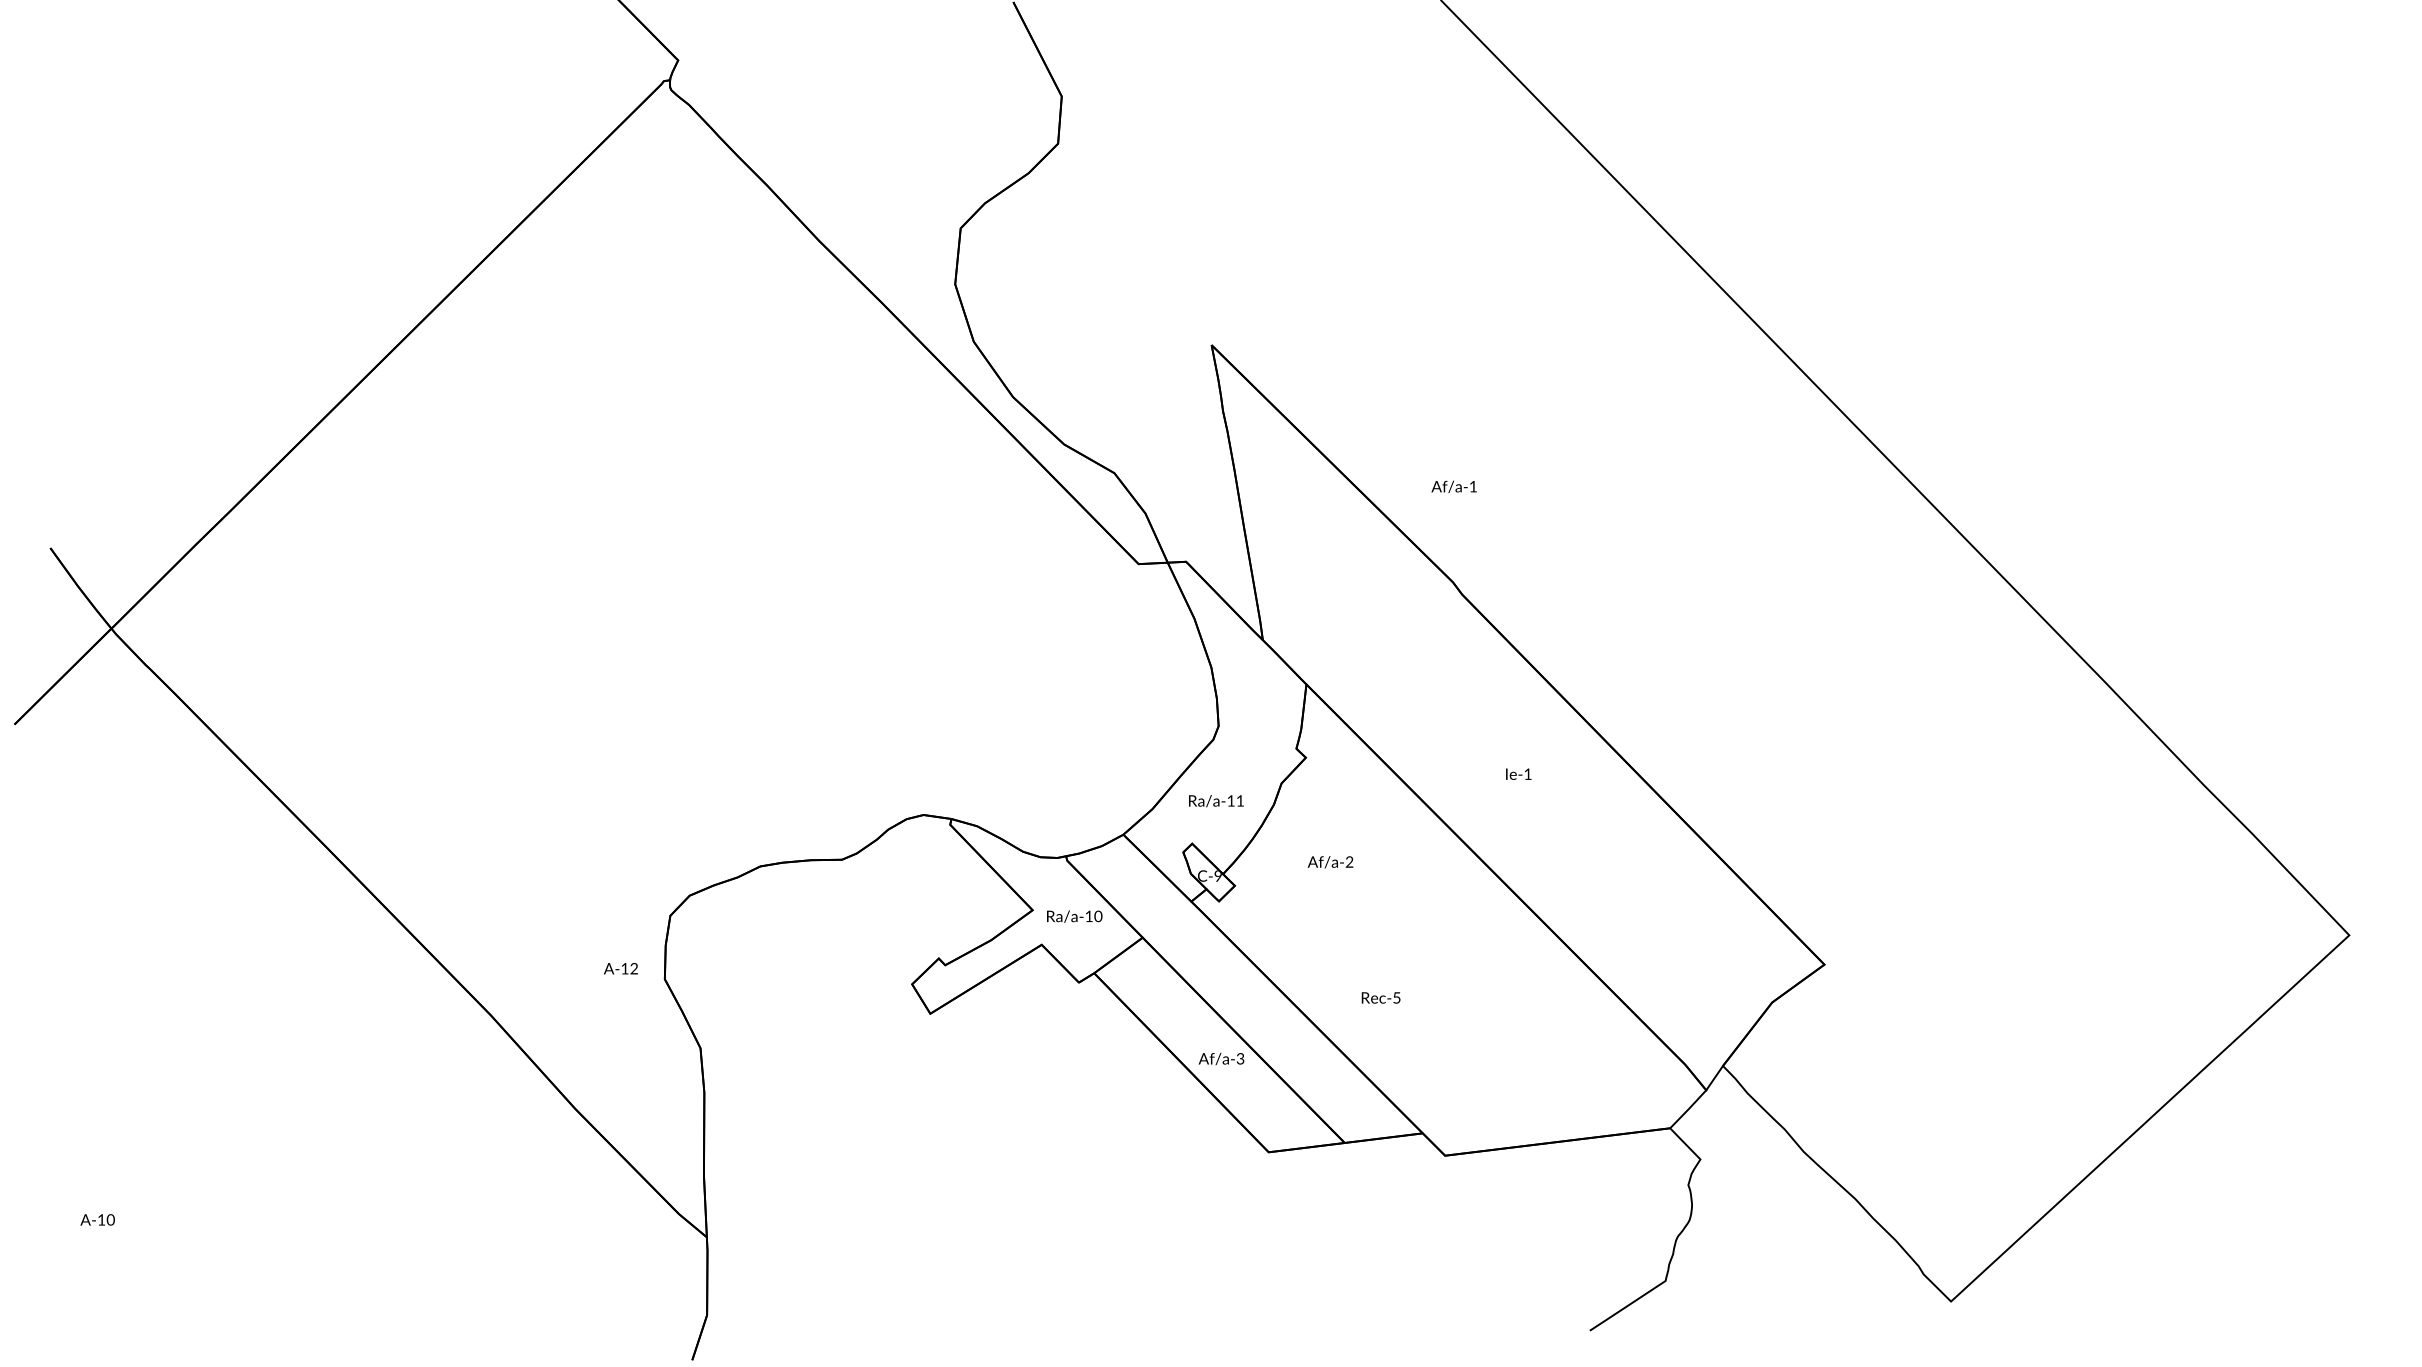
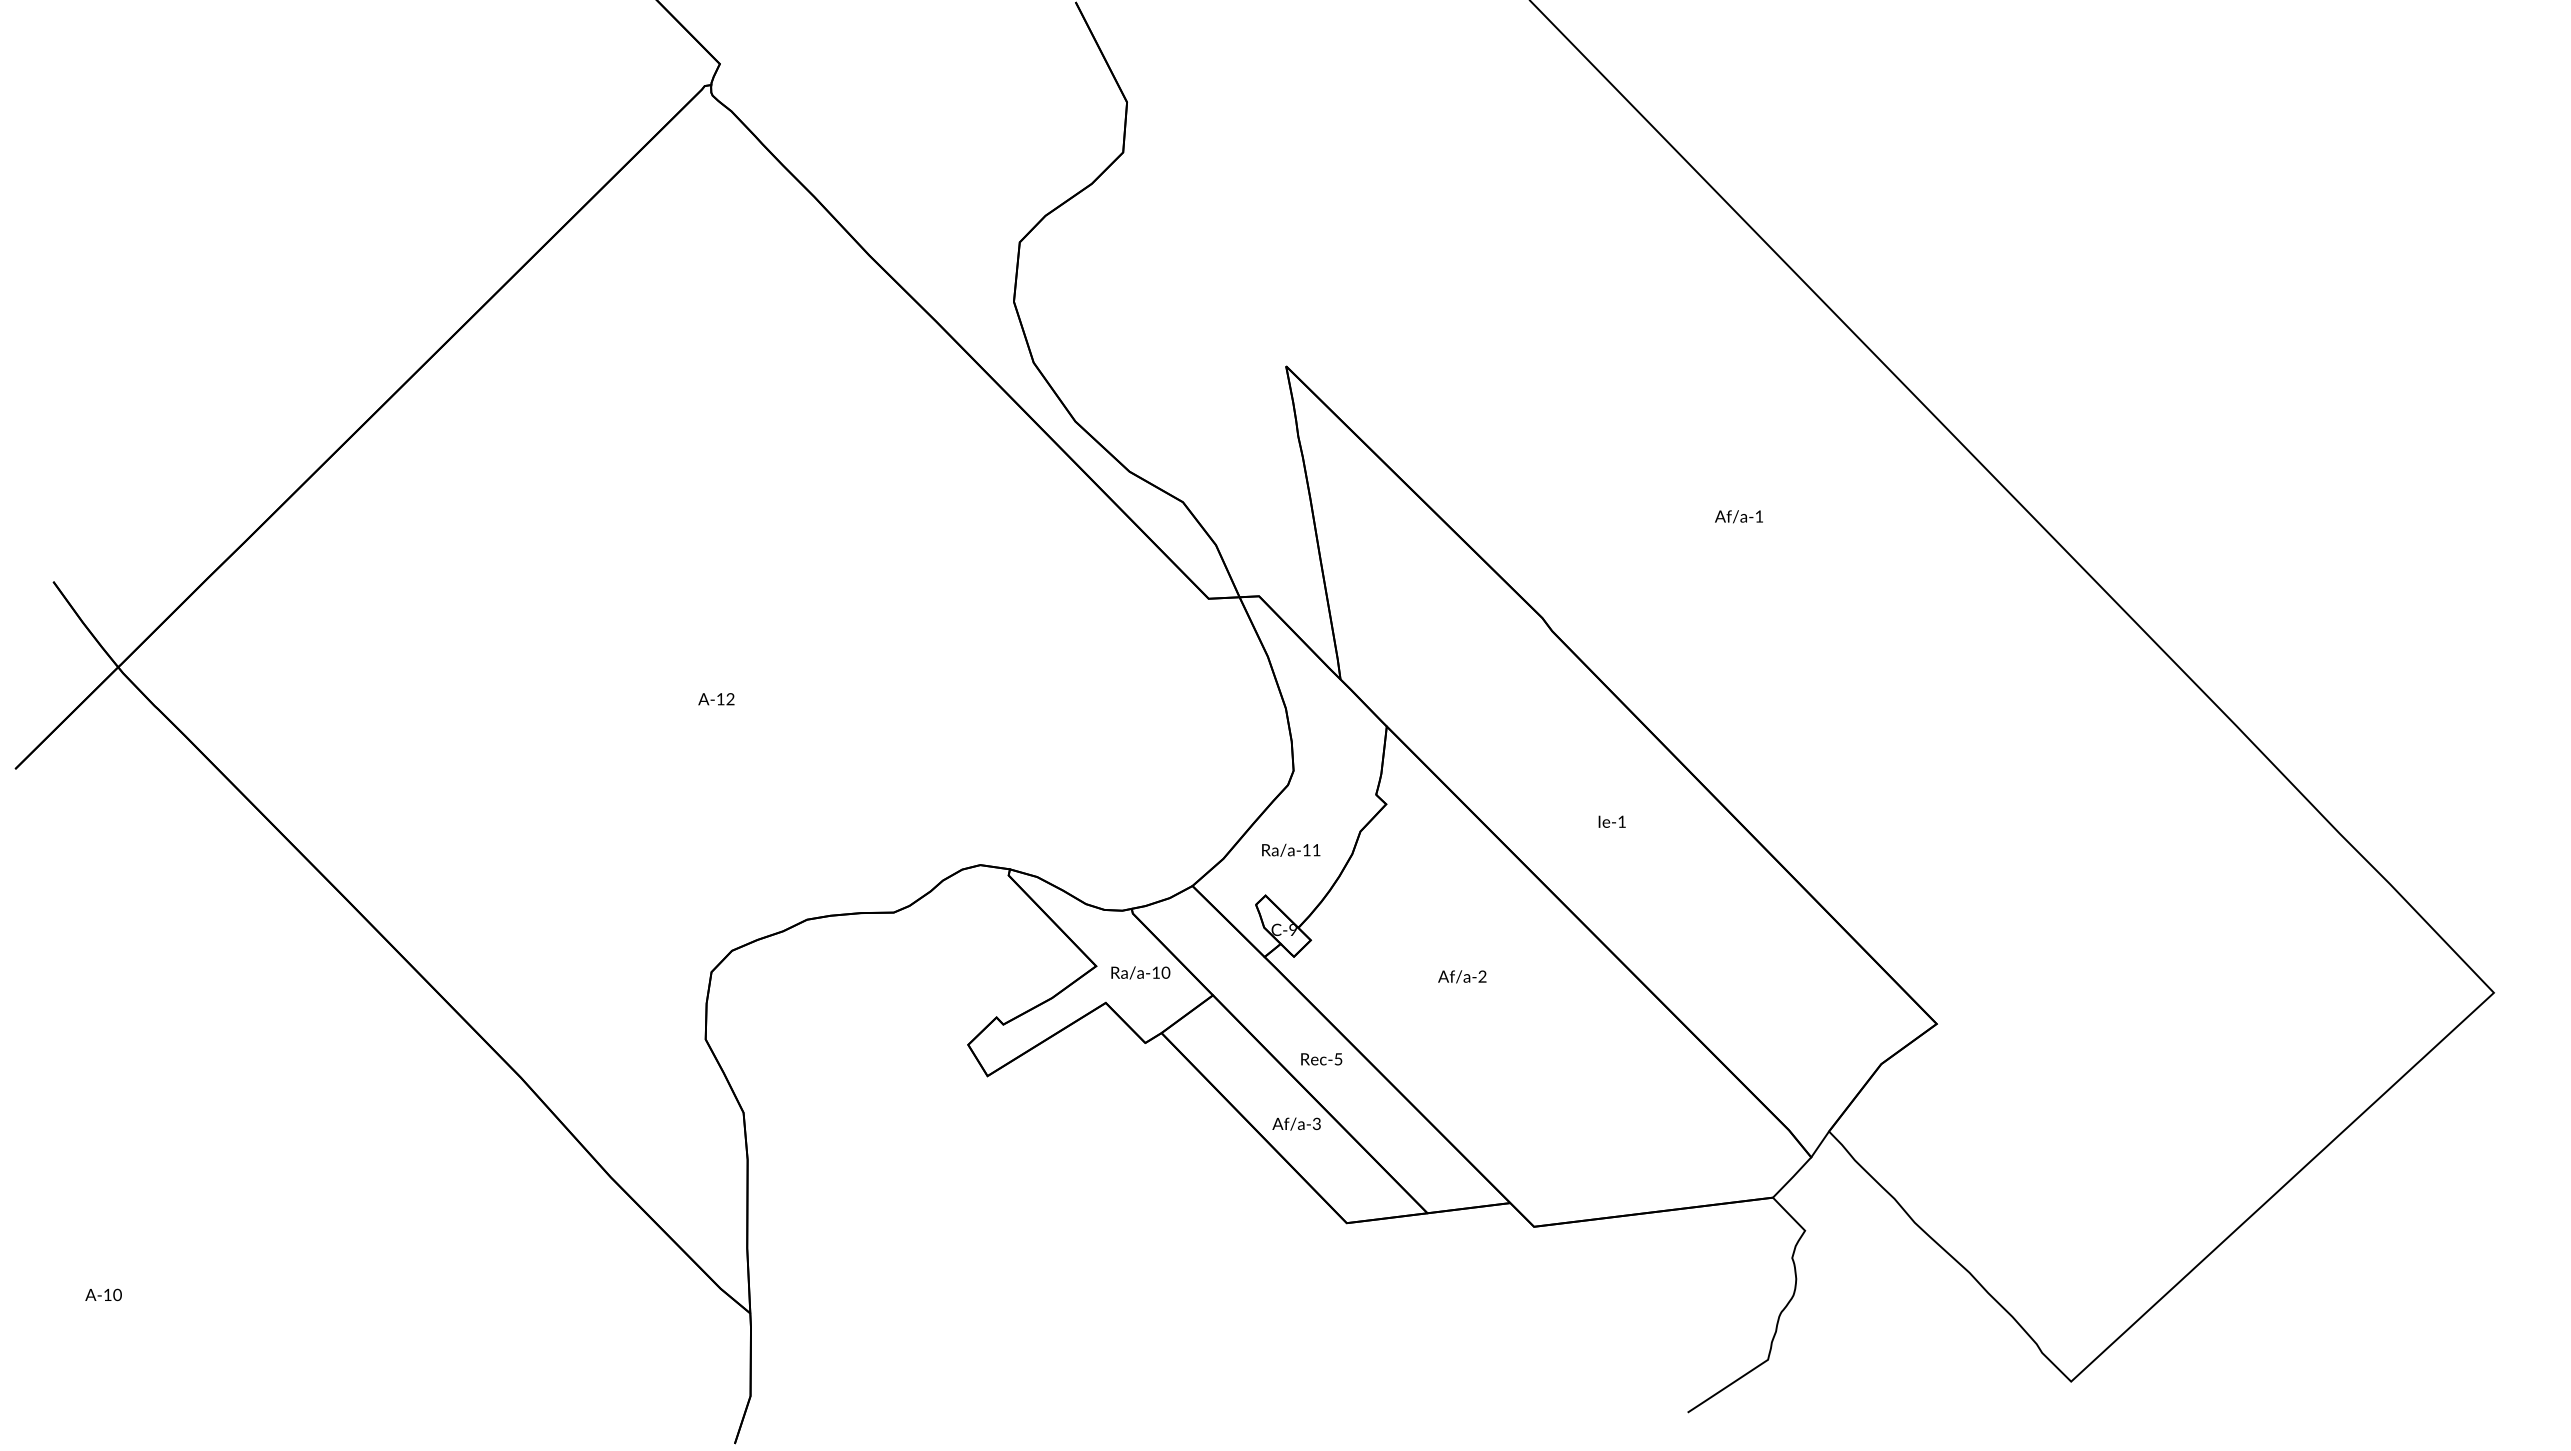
text: (1453, 486) -> (1738, 516), moved
text: (1330, 862) -> (1462, 977), moved
text: (620, 968) -> (715, 698), moved
text: (1380, 997) -> (1321, 1058), moved

